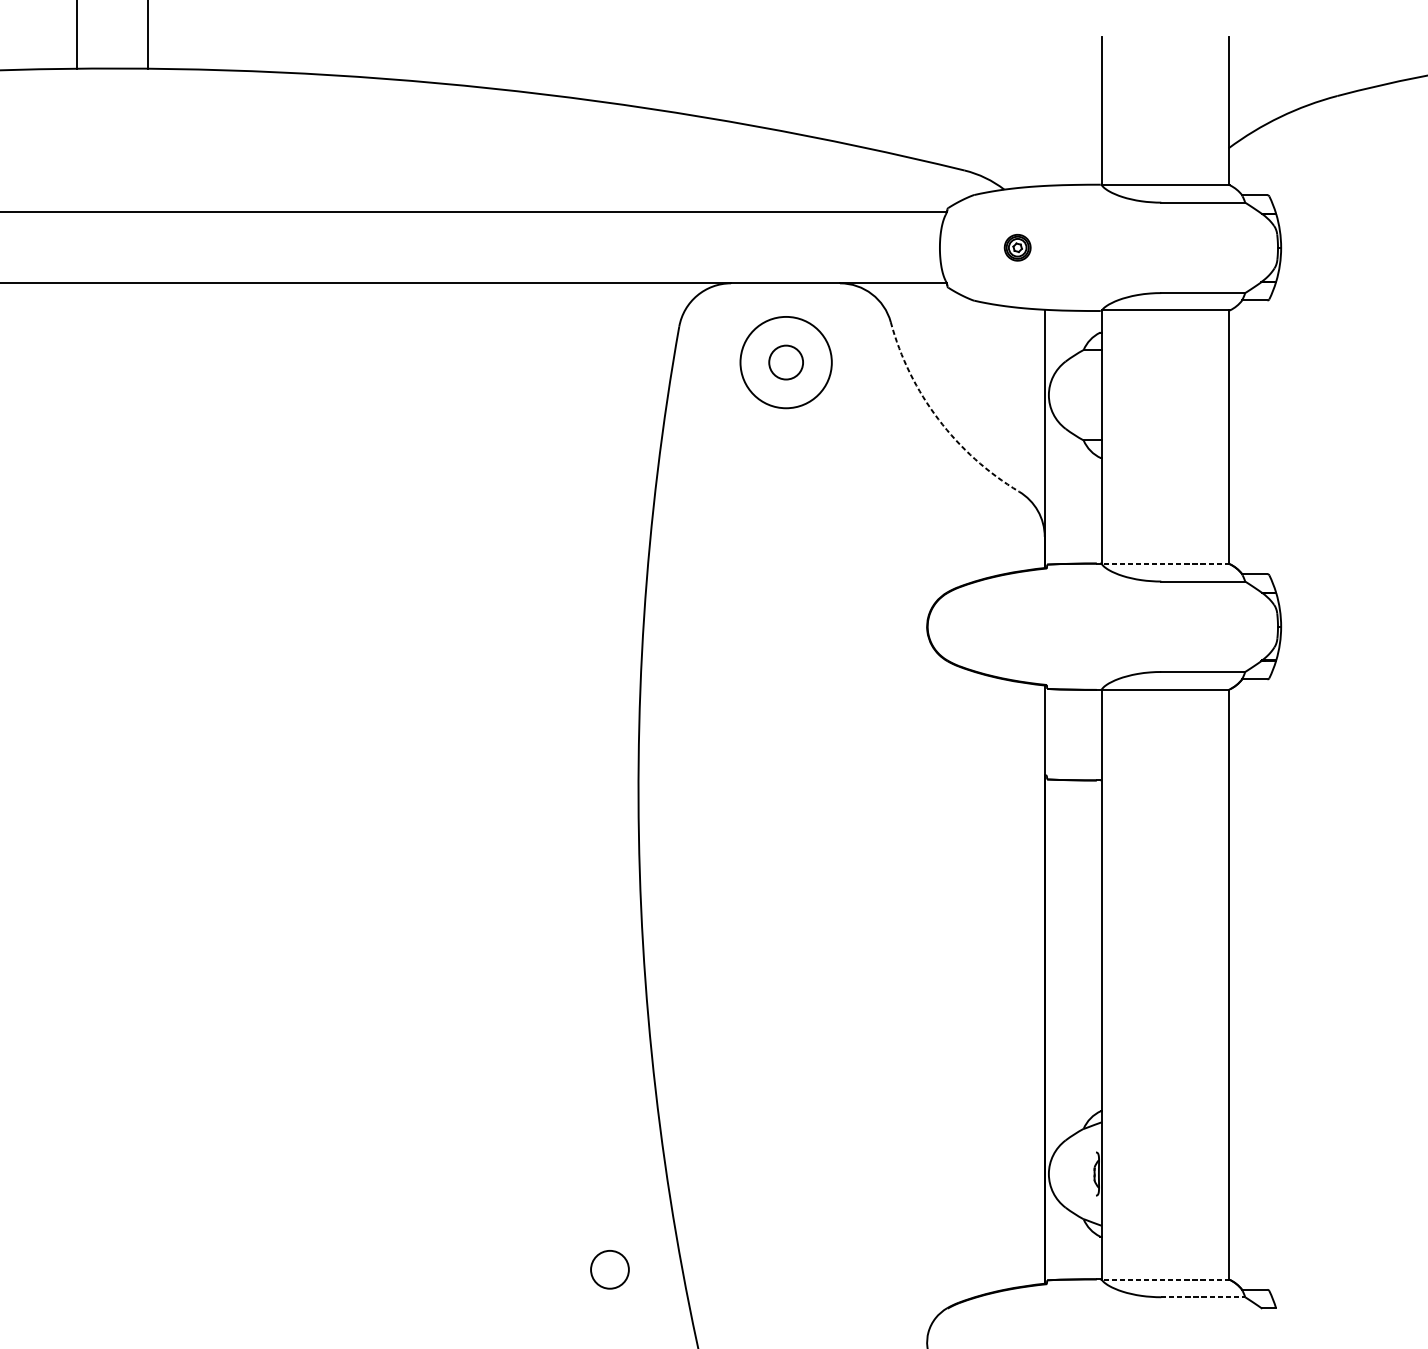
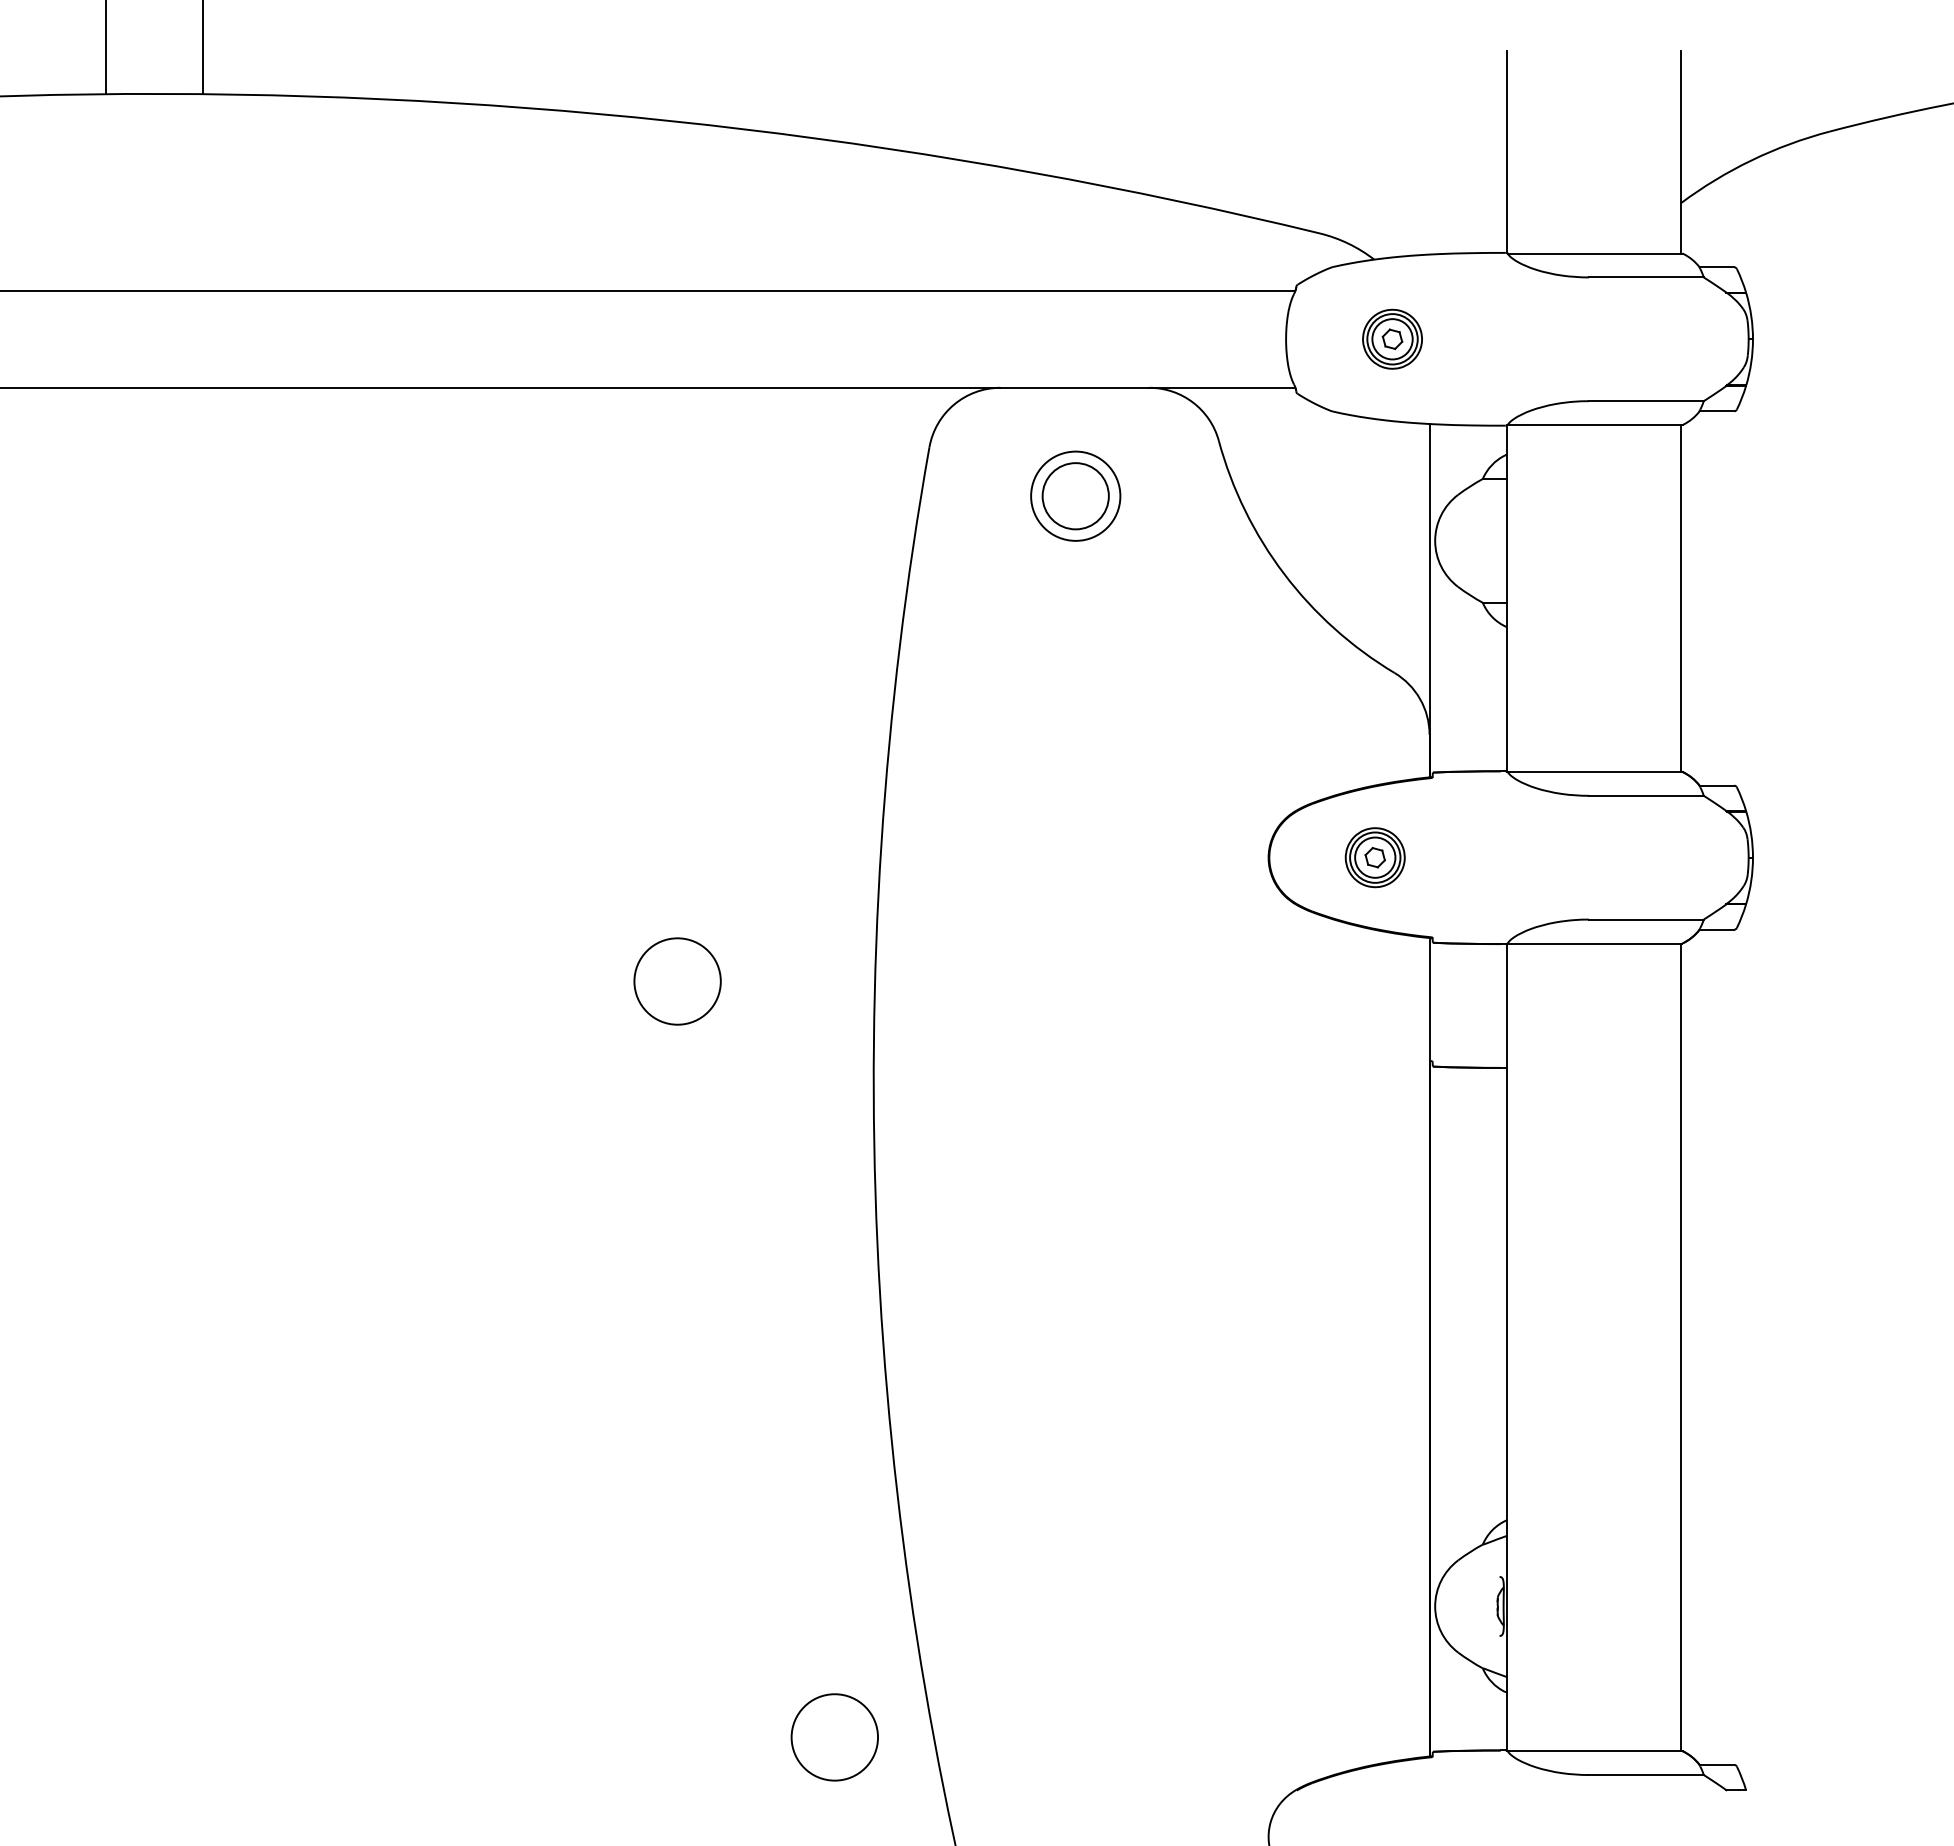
part: (1017, 247) -> (1392, 338), size x1.67
circle: (785, 362) -> (1075, 495), size x0.71
circle: (785, 362) -> (1075, 496), size x1.43
arc: (938, 419) -> (1284, 574), dashed -> solid
line: (1165, 564) -> (1594, 772), dashed -> solid
part: (1004, 626) -> (1374, 857), added
circle: (495, 717) -> (677, 981), added
circle: (609, 1269) -> (834, 1737), size x1.67
line: (1165, 1280) -> (1594, 1751), dashed -> solid
line: (1203, 1297) -> (1646, 1775), dashed -> solid

